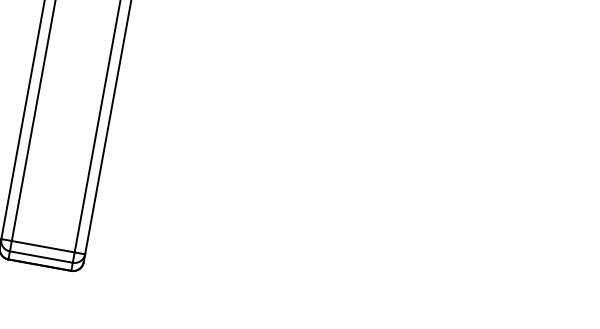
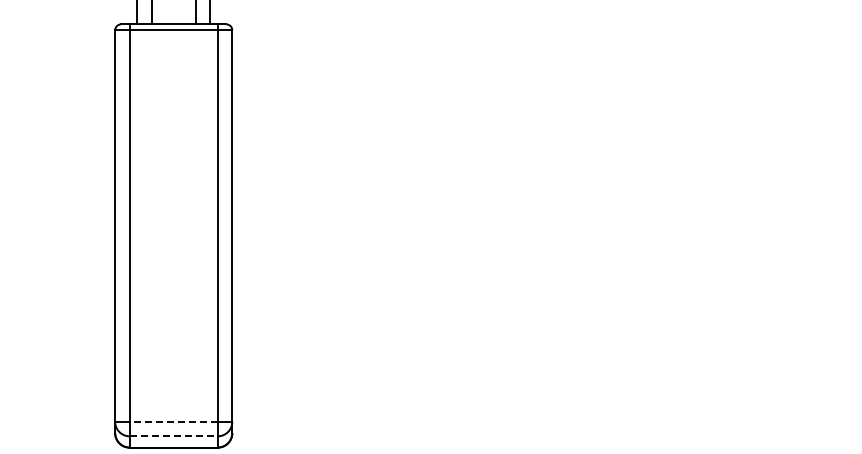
line: (43, 246) -> (173, 421), solid -> dashed
line: (41, 257) -> (173, 436), solid -> dashed

